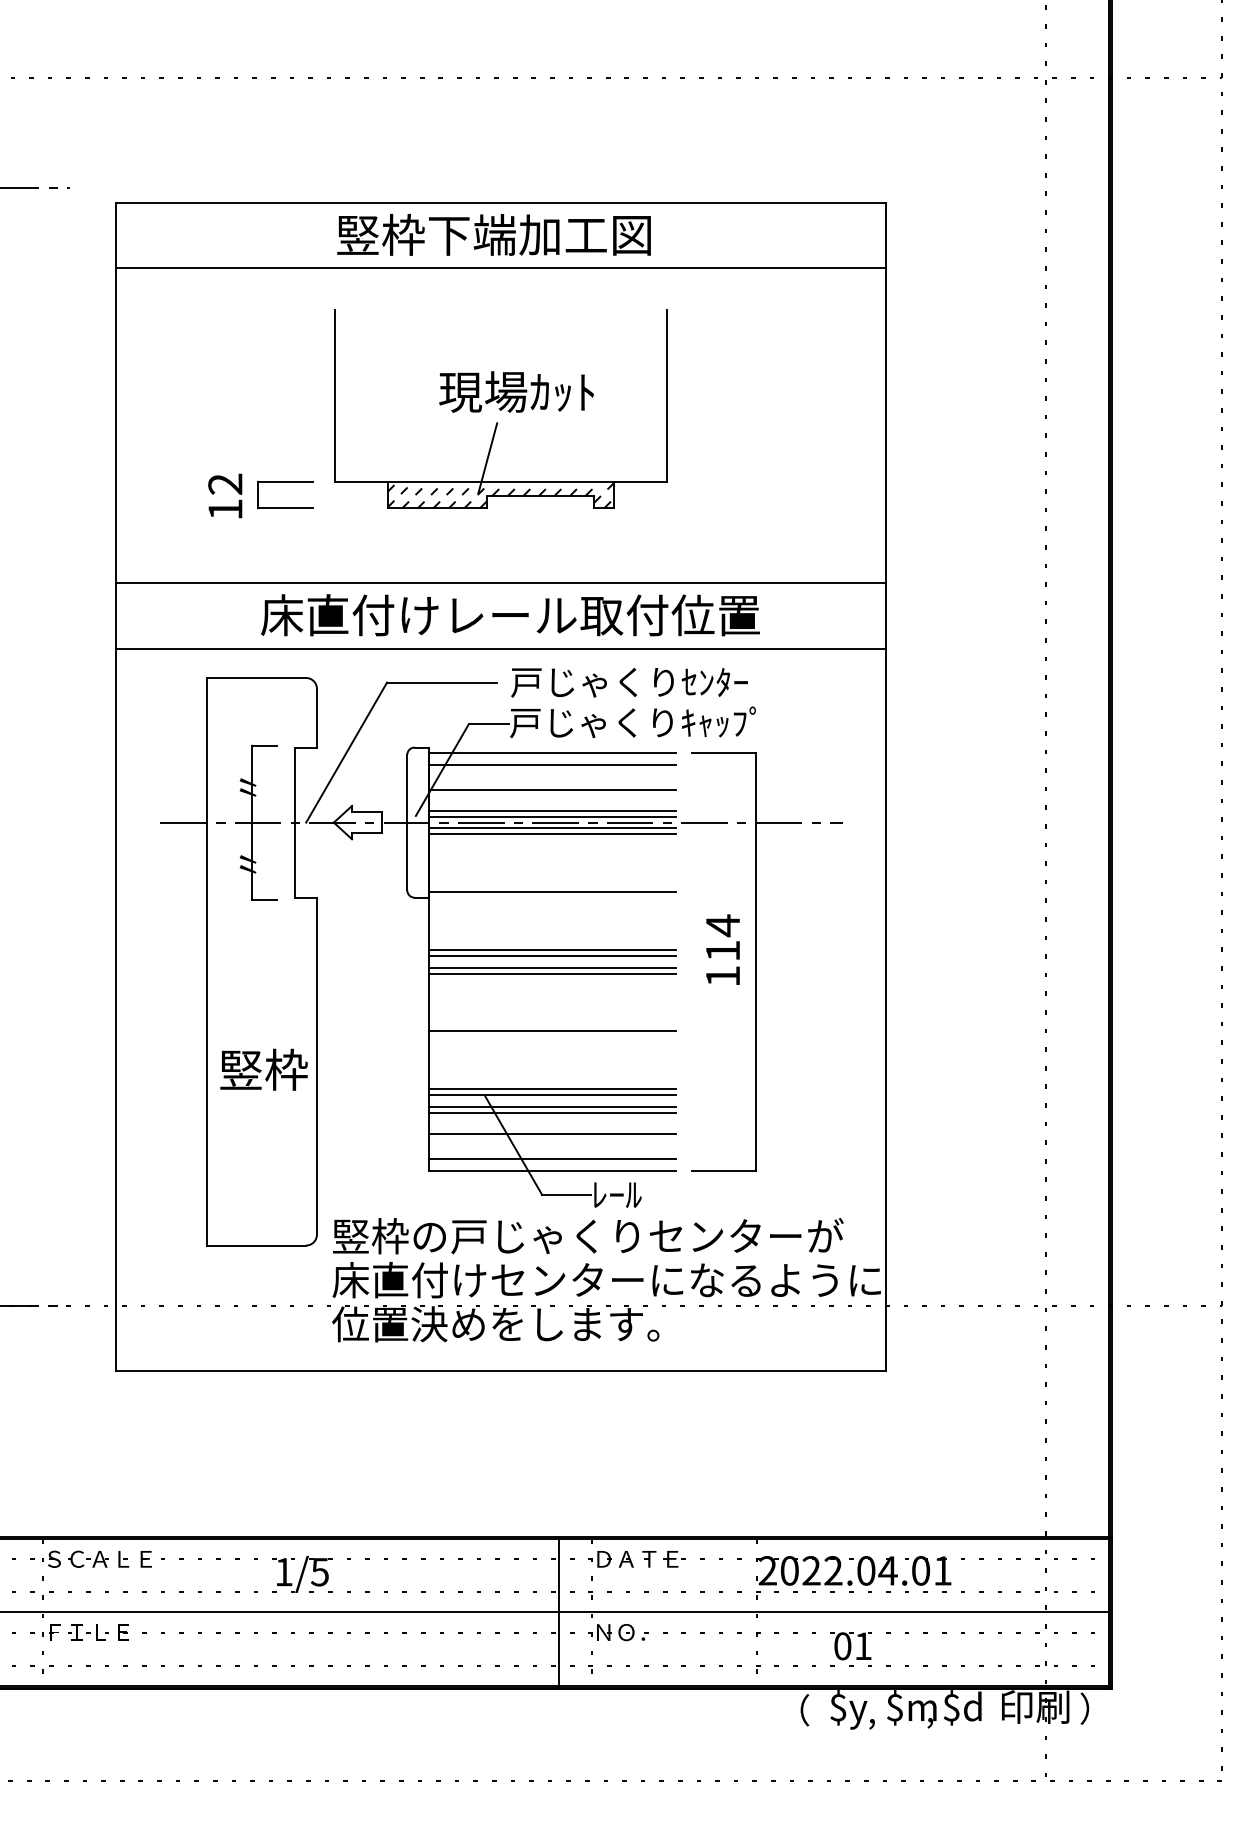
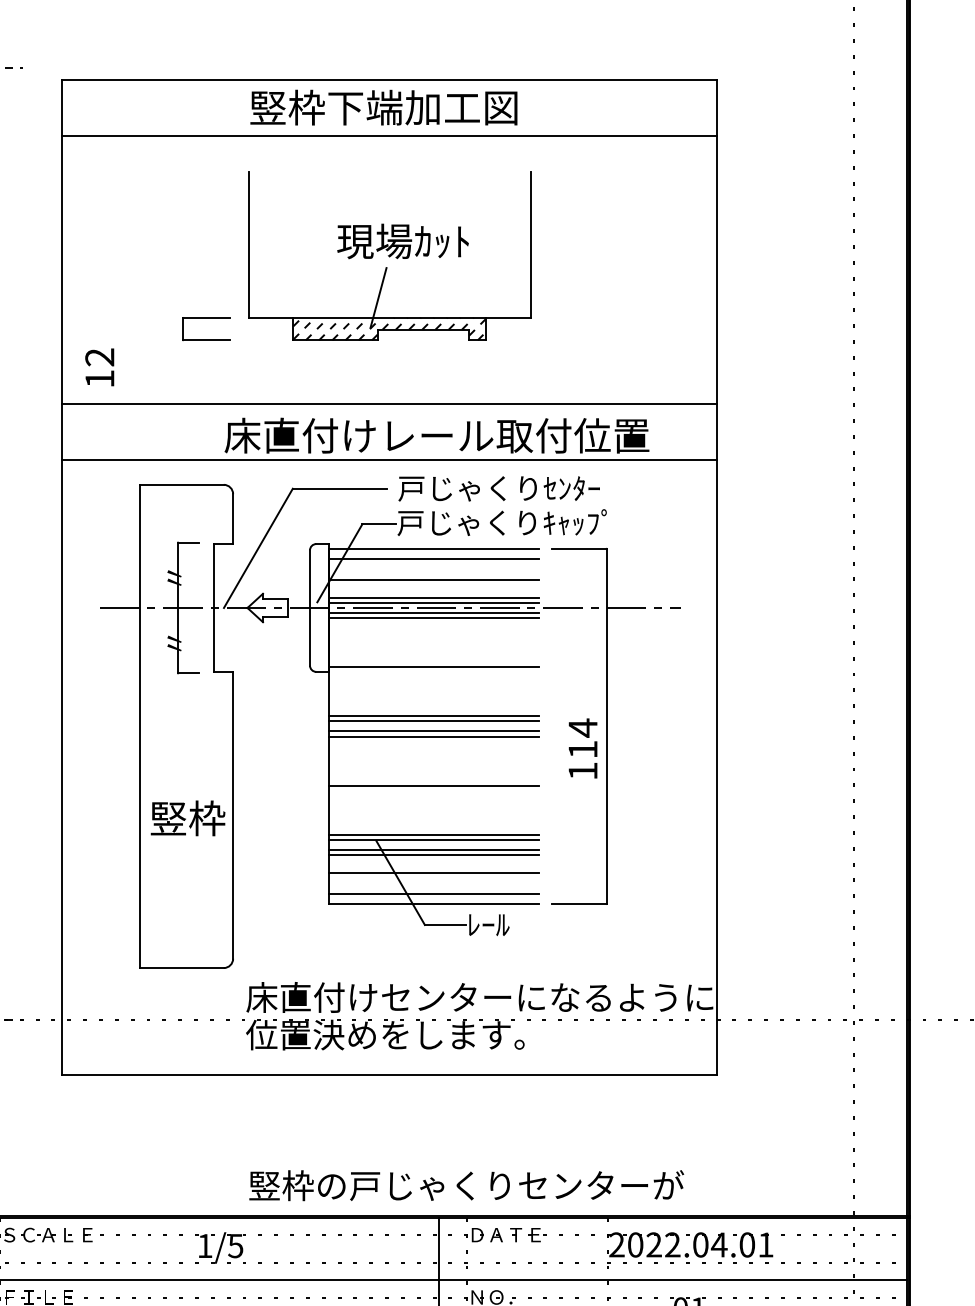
text: (225, 495) -> (99, 366), moved
text: (510, 615) -> (437, 435), moved
text: (722, 949) -> (582, 748), moved
text: (588, 1236) -> (466, 1185), moved

